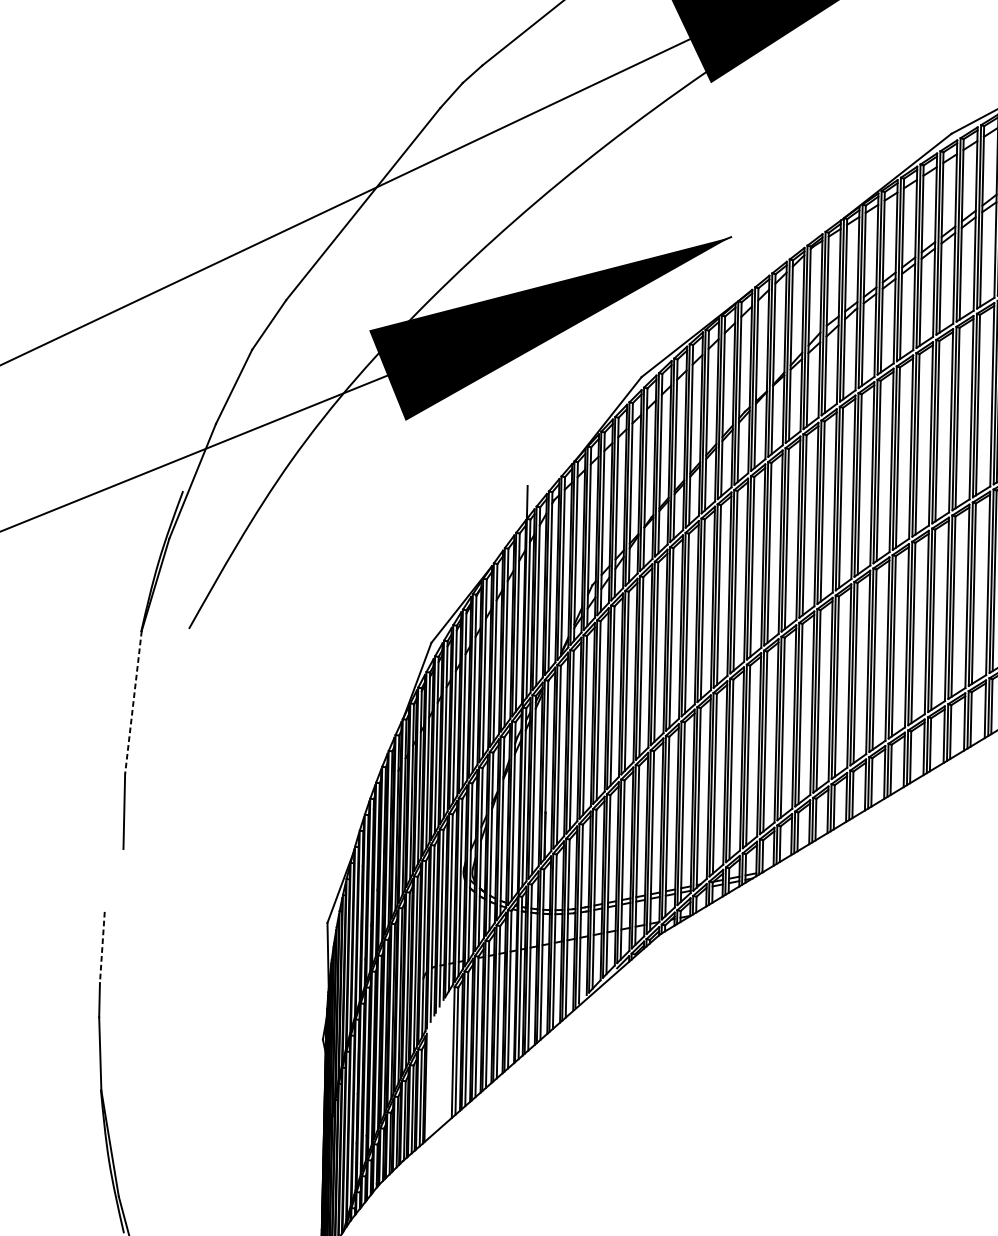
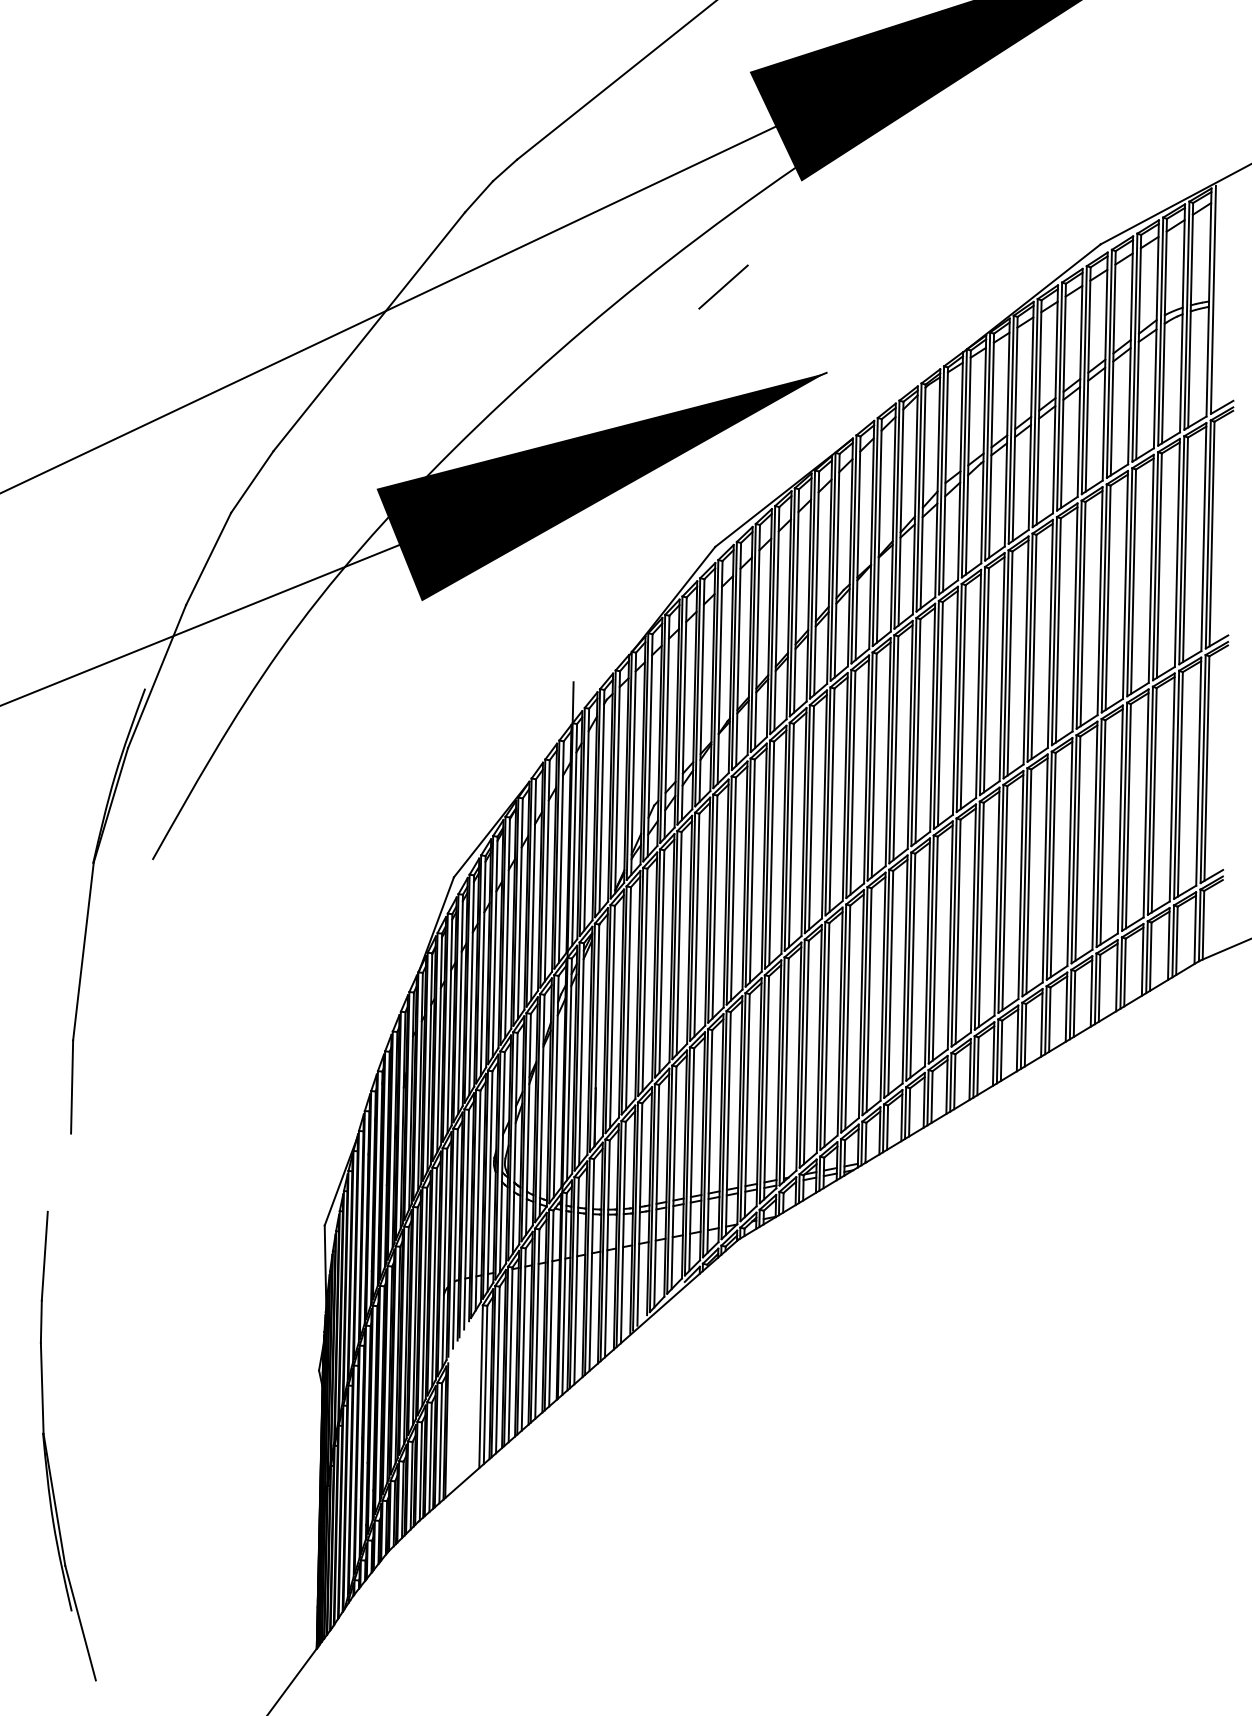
line: (648, 167) -> (723, 286), added
line: (133, 702) -> (83, 951), dashed -> solid
line: (102, 947) -> (44, 1256), dashed -> solid

